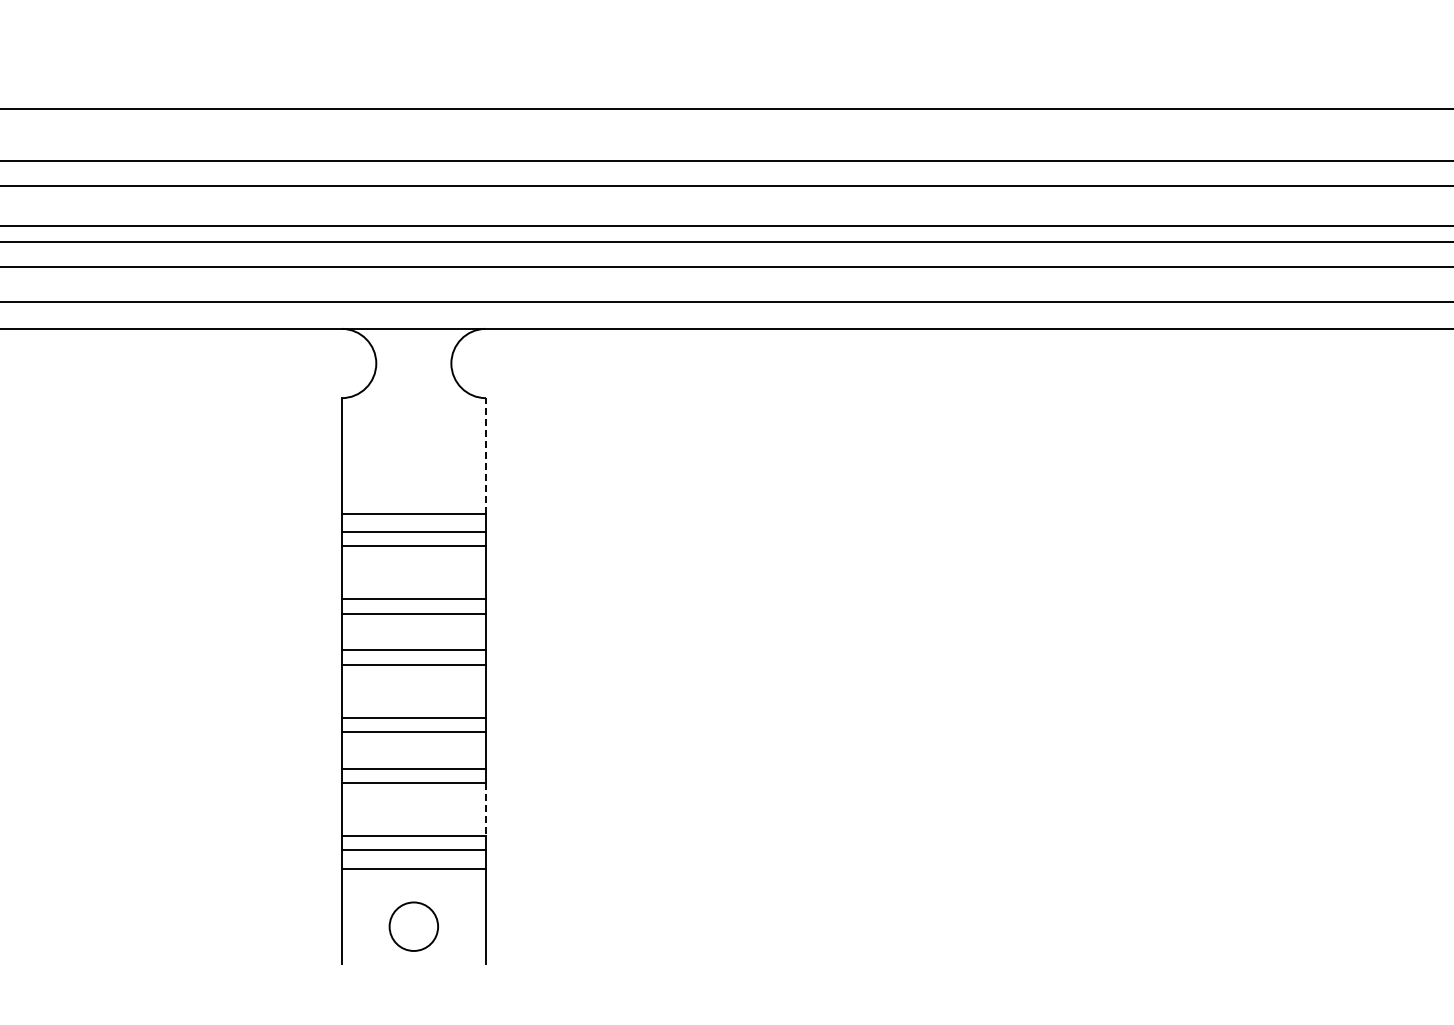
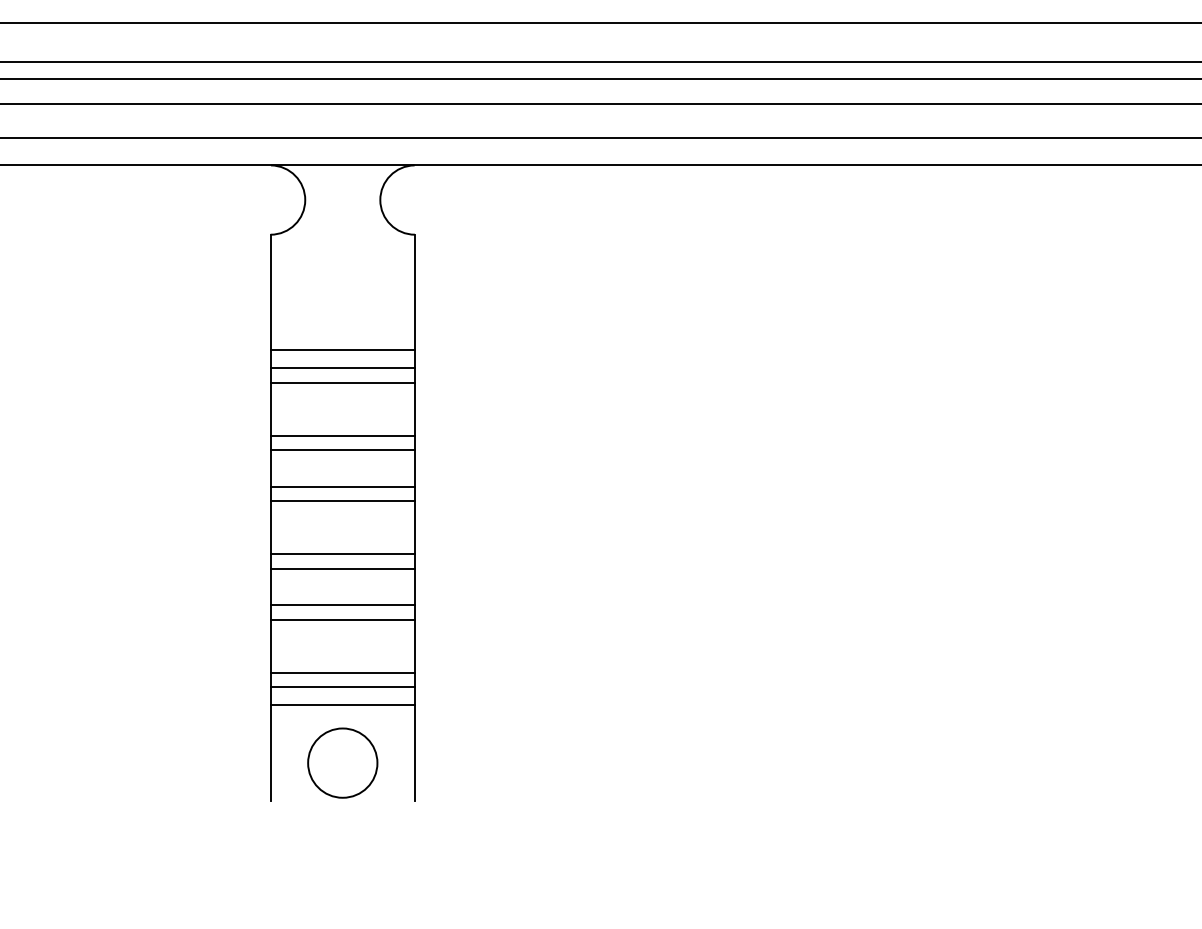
line: (486, 455) -> (415, 292), dashed -> solid
line: (486, 809) -> (415, 646), dashed -> solid
circle: (413, 926) -> (342, 763), size x1.43

